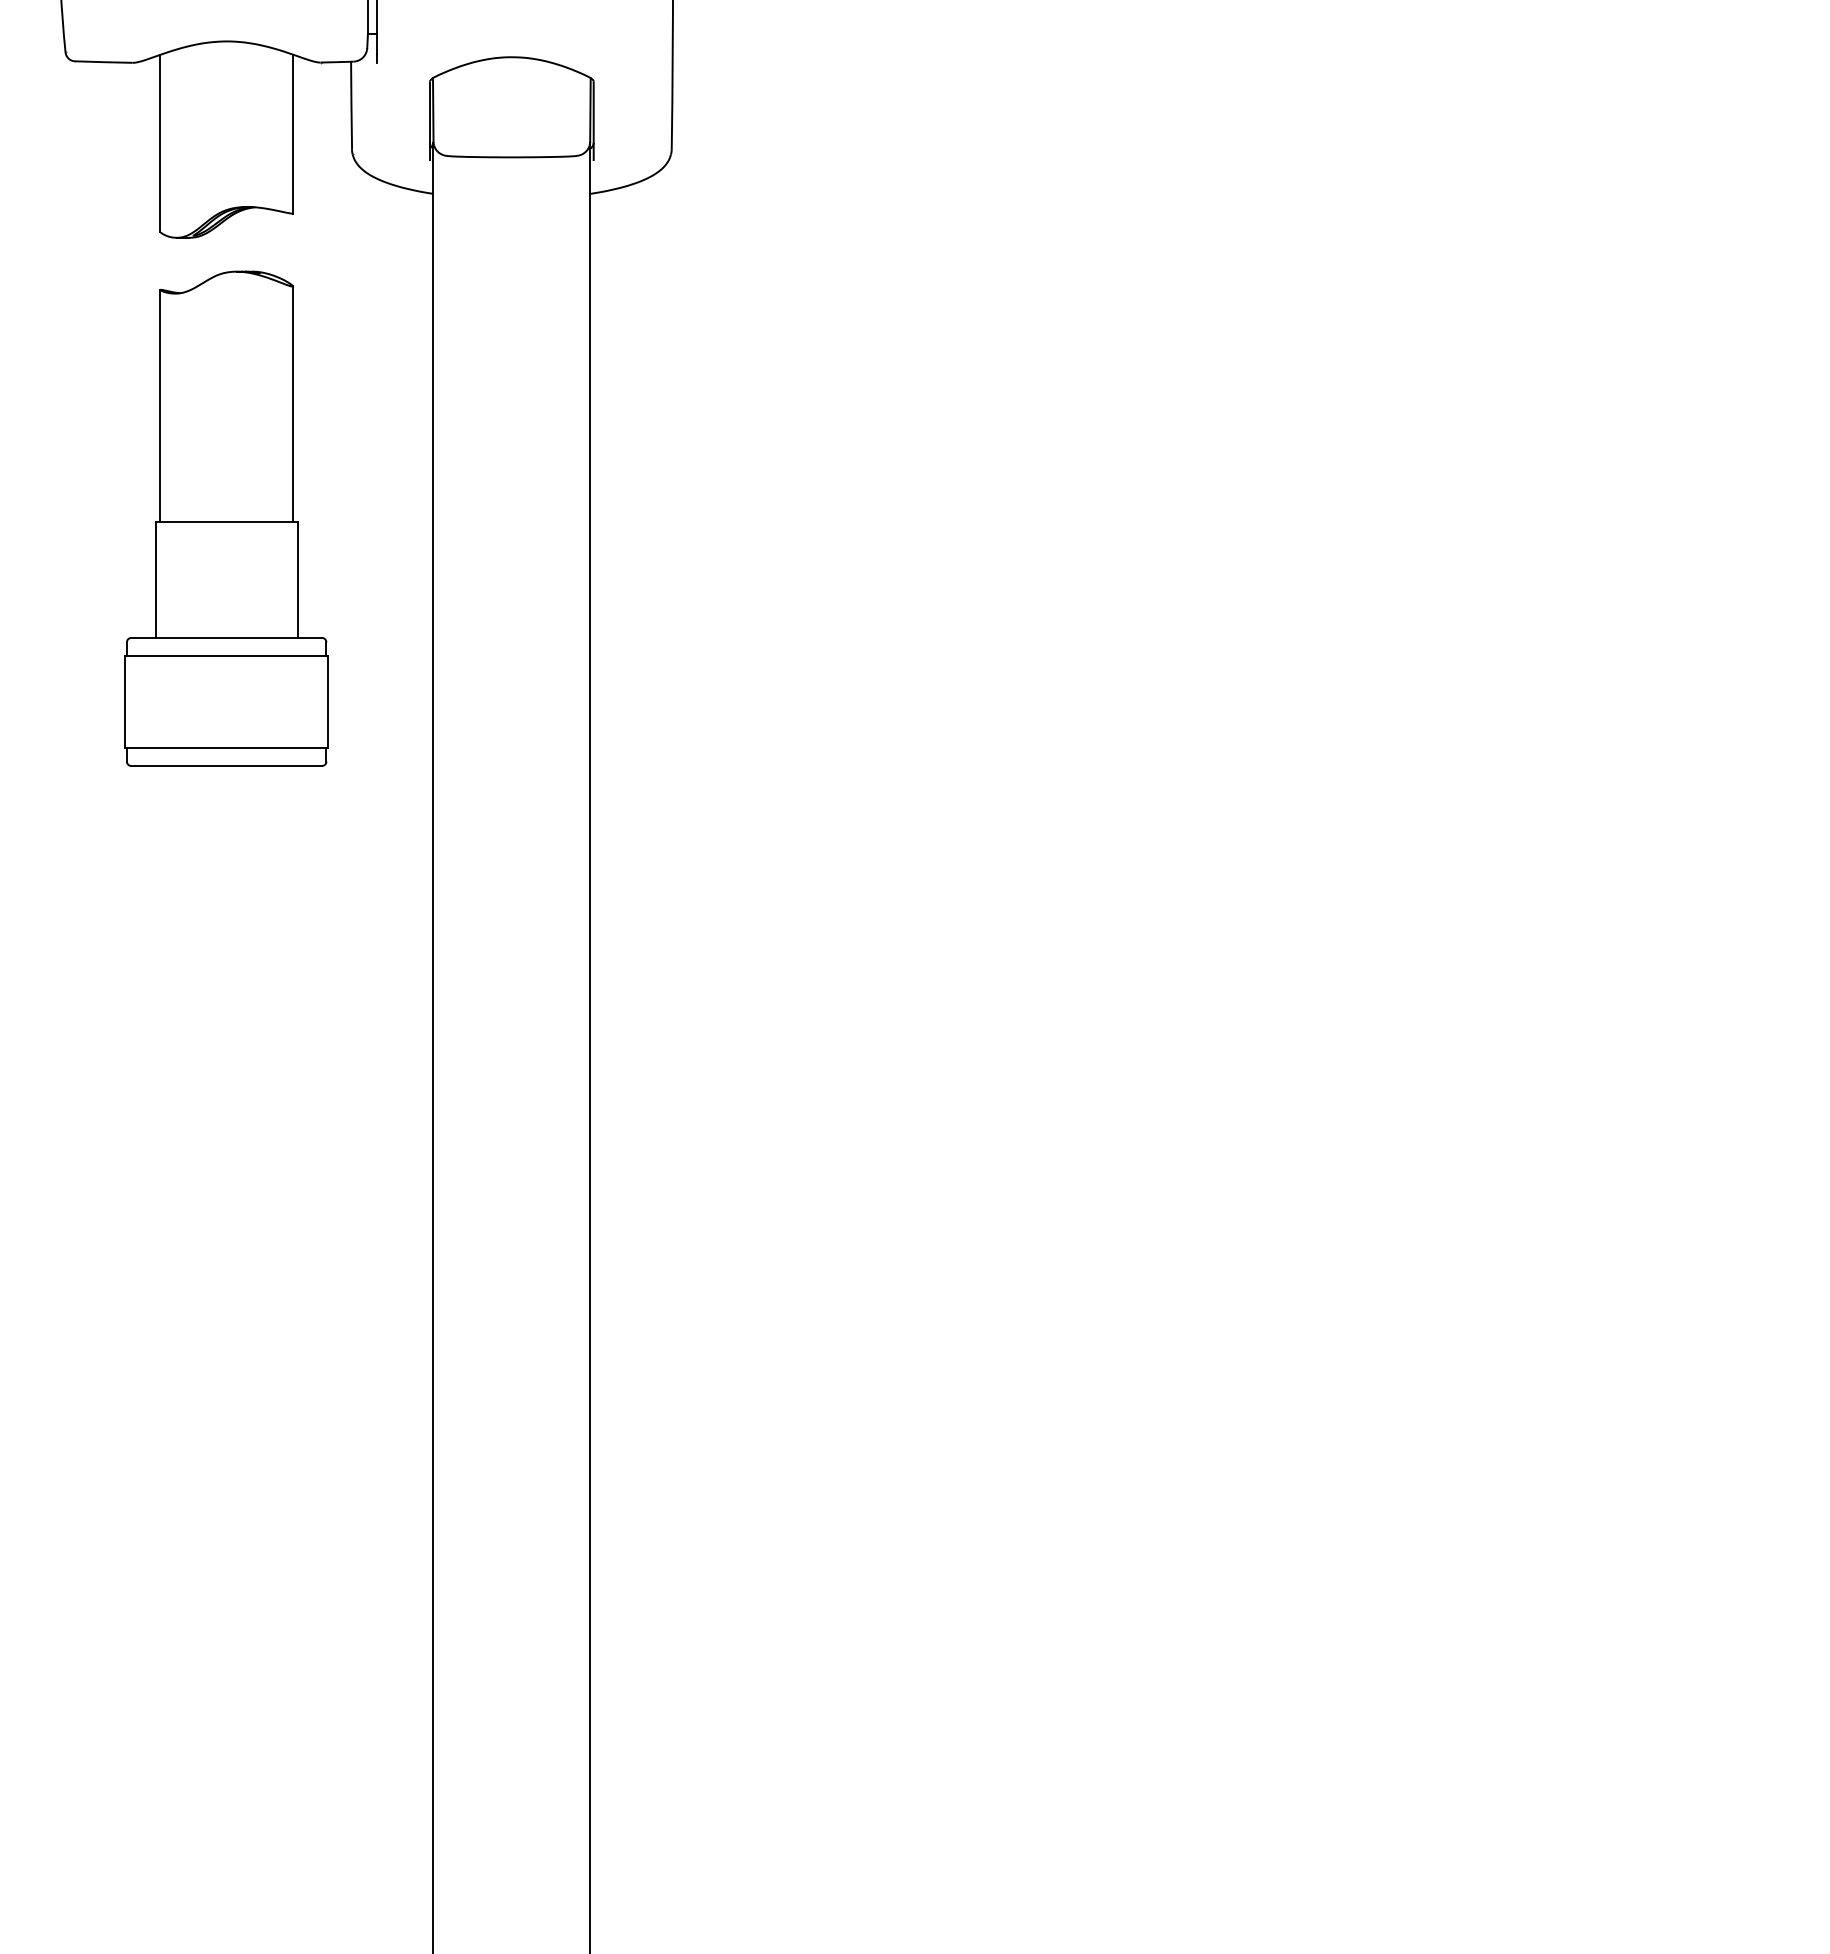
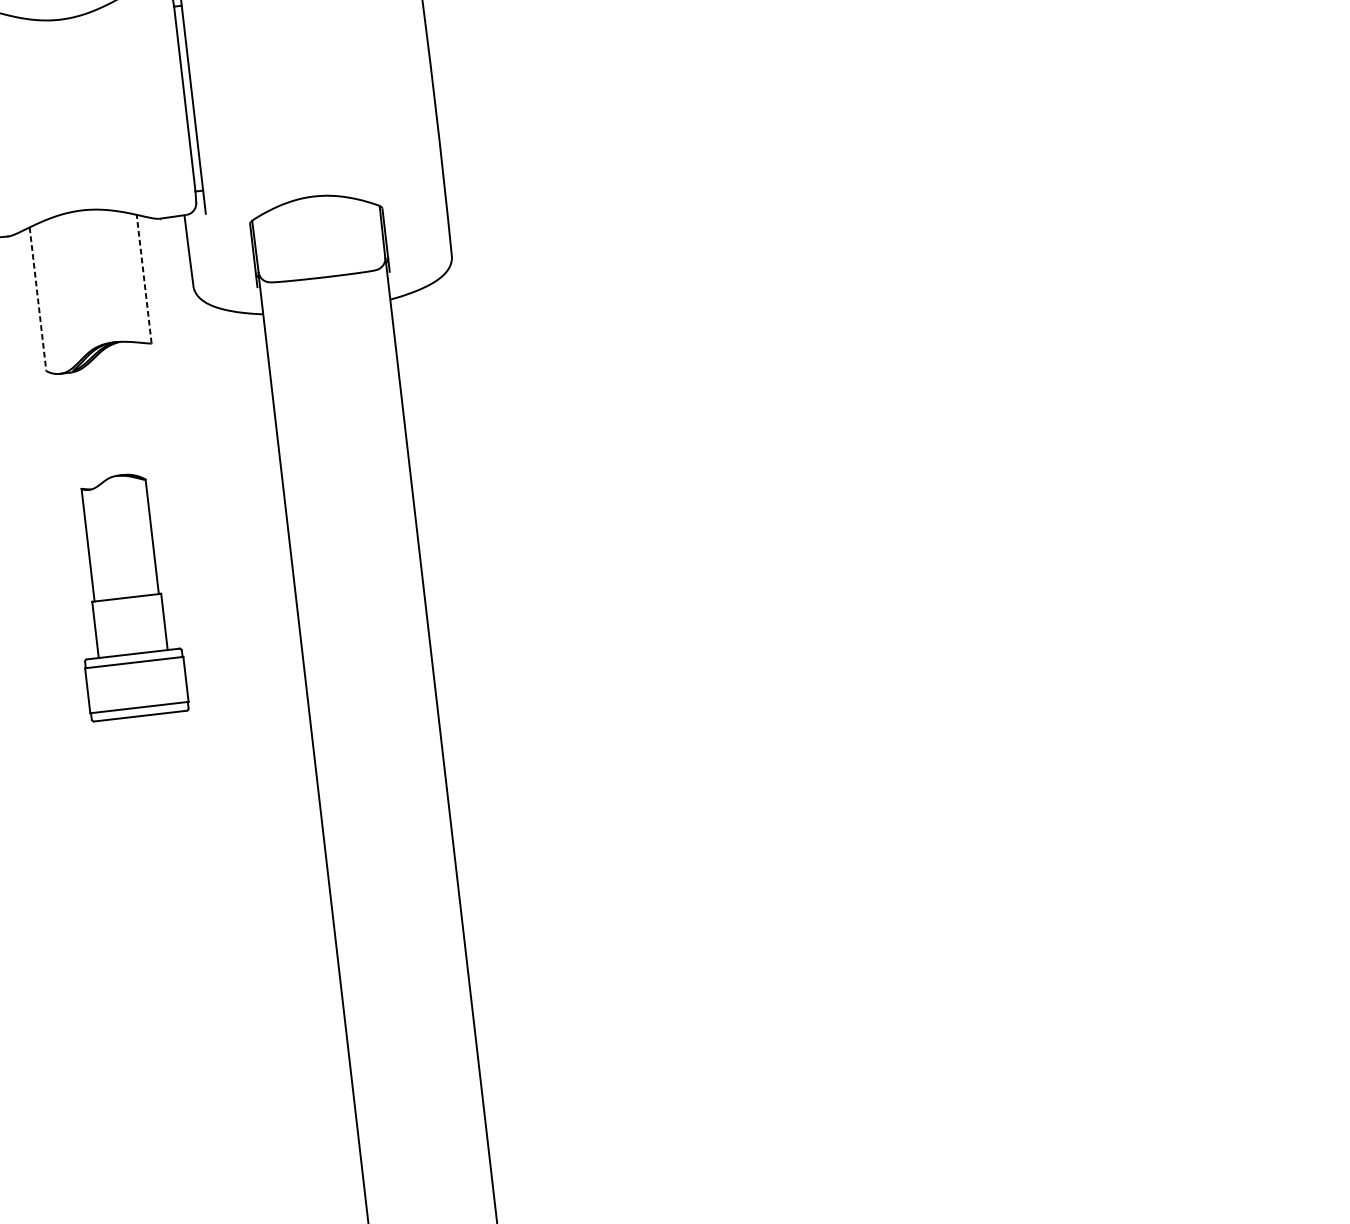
line: (292, 133) -> (143, 278), solid -> dashed
line: (160, 143) -> (38, 299), solid -> dashed
part: (226, 518) -> (126, 596), size x0.6

